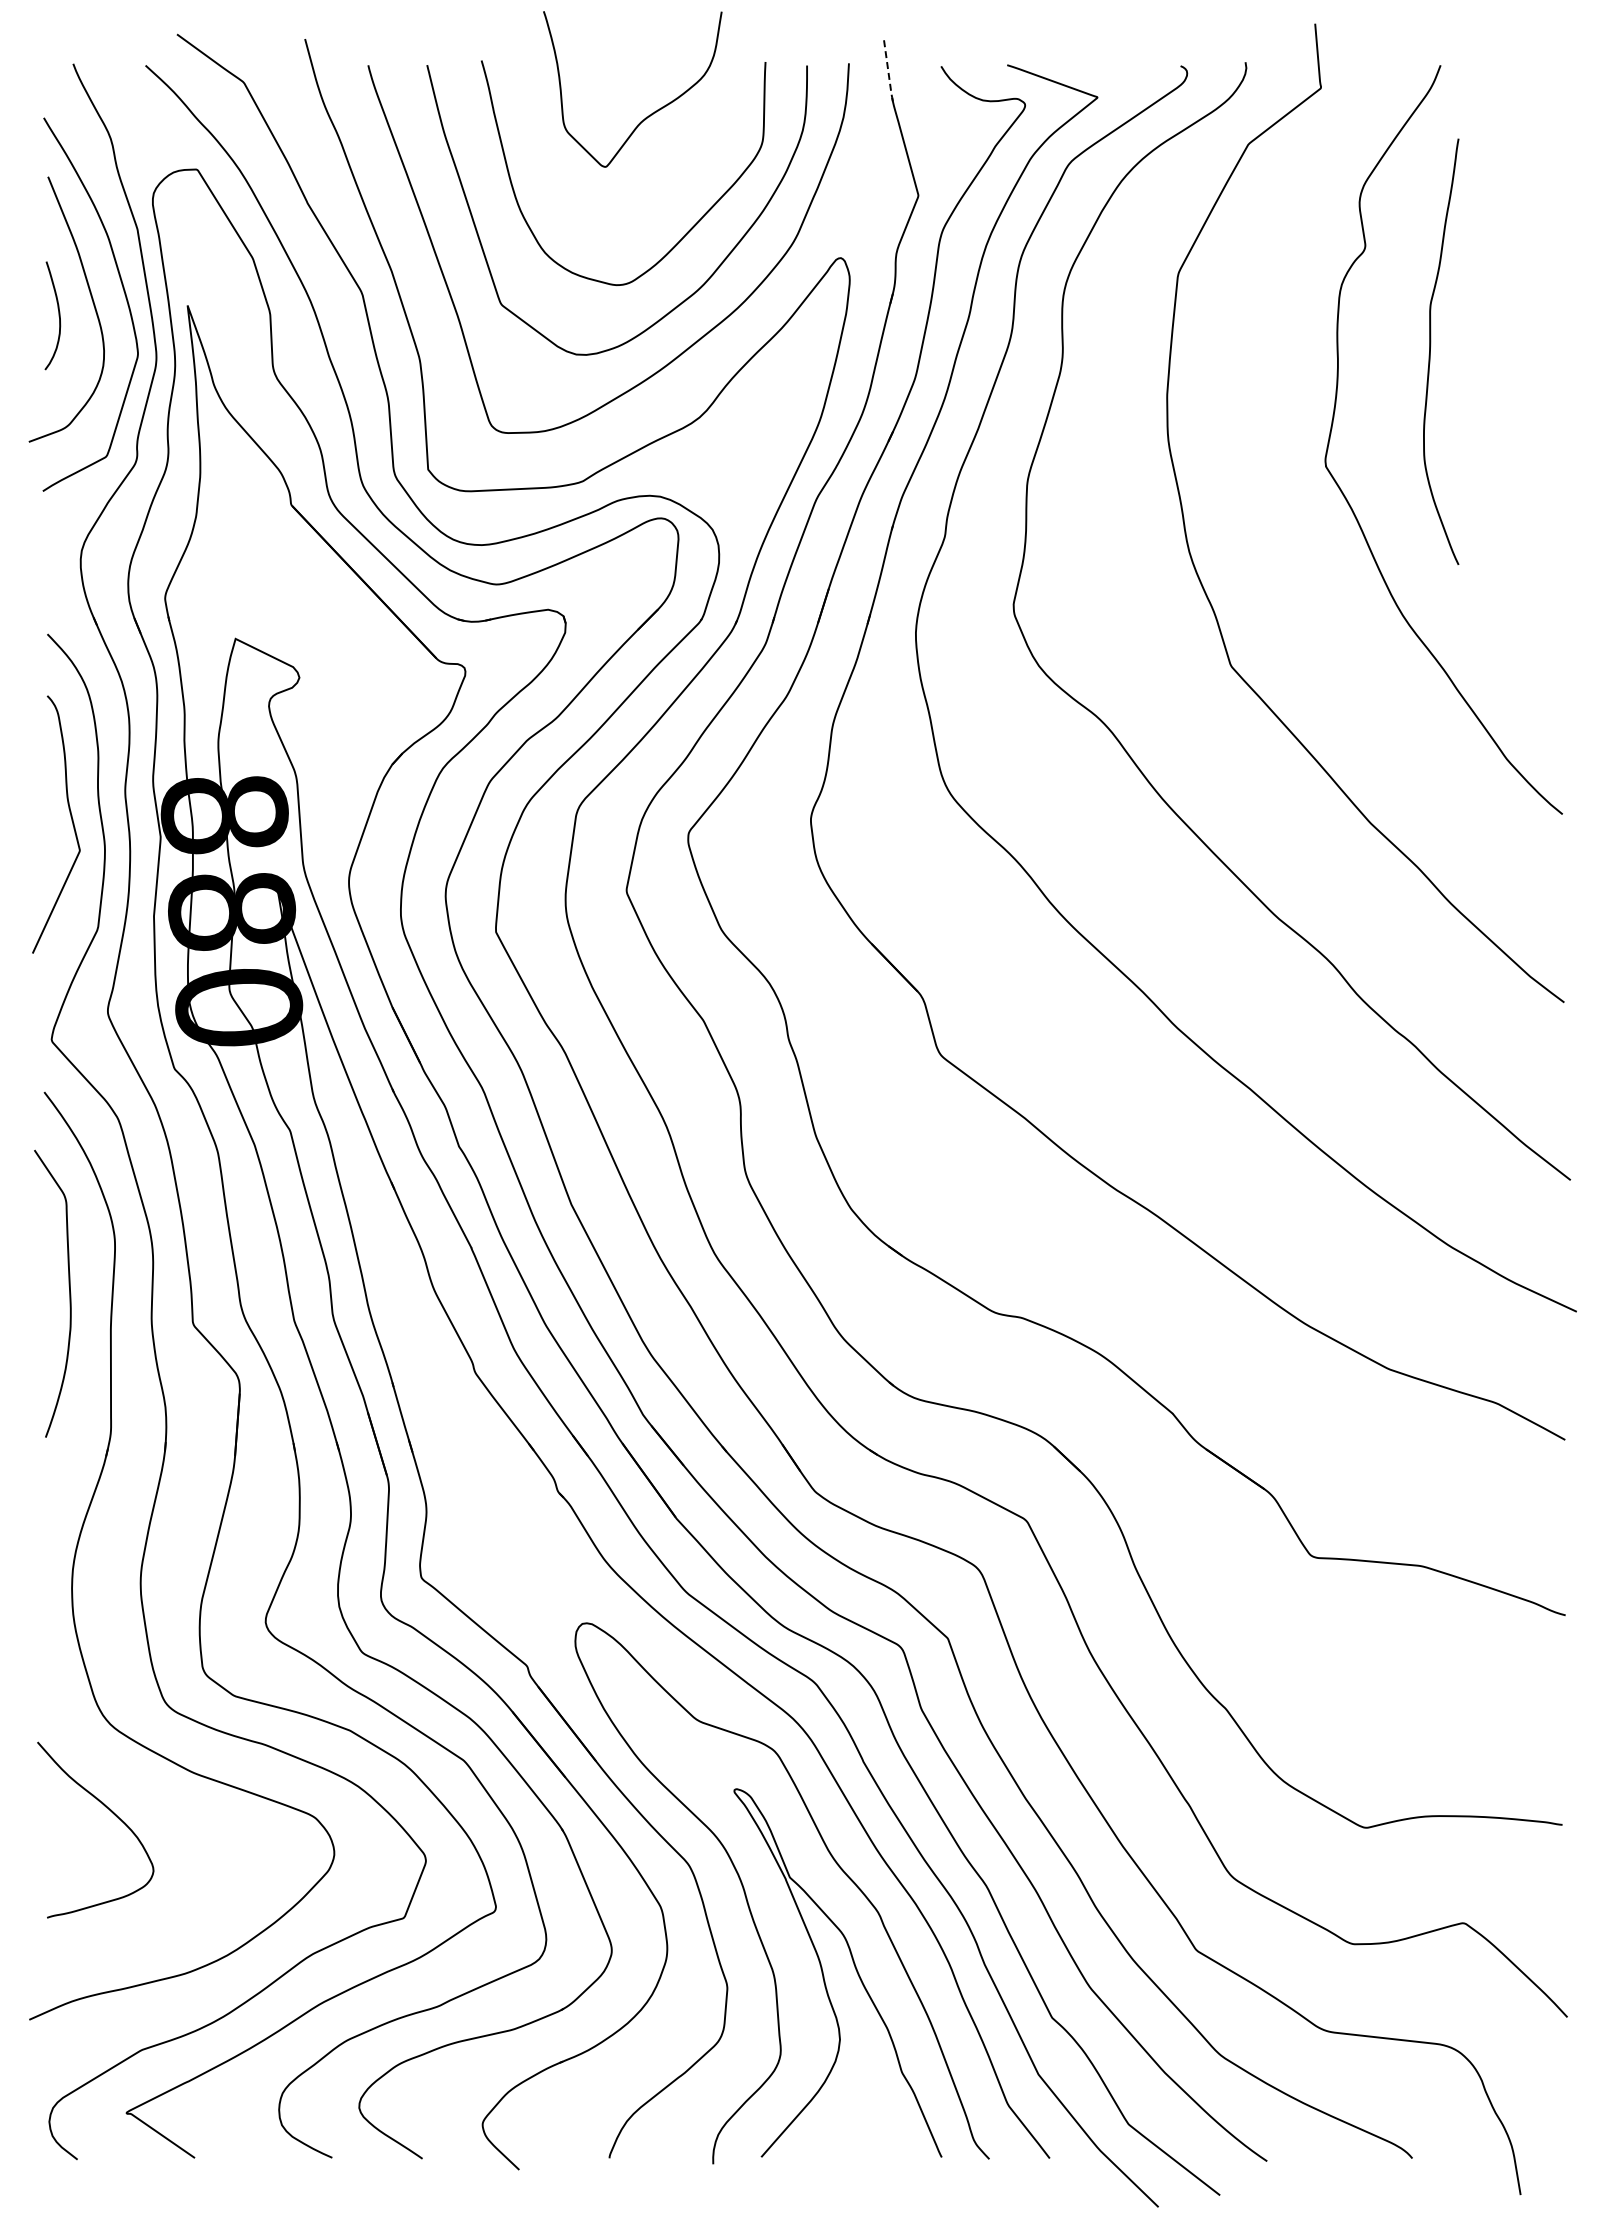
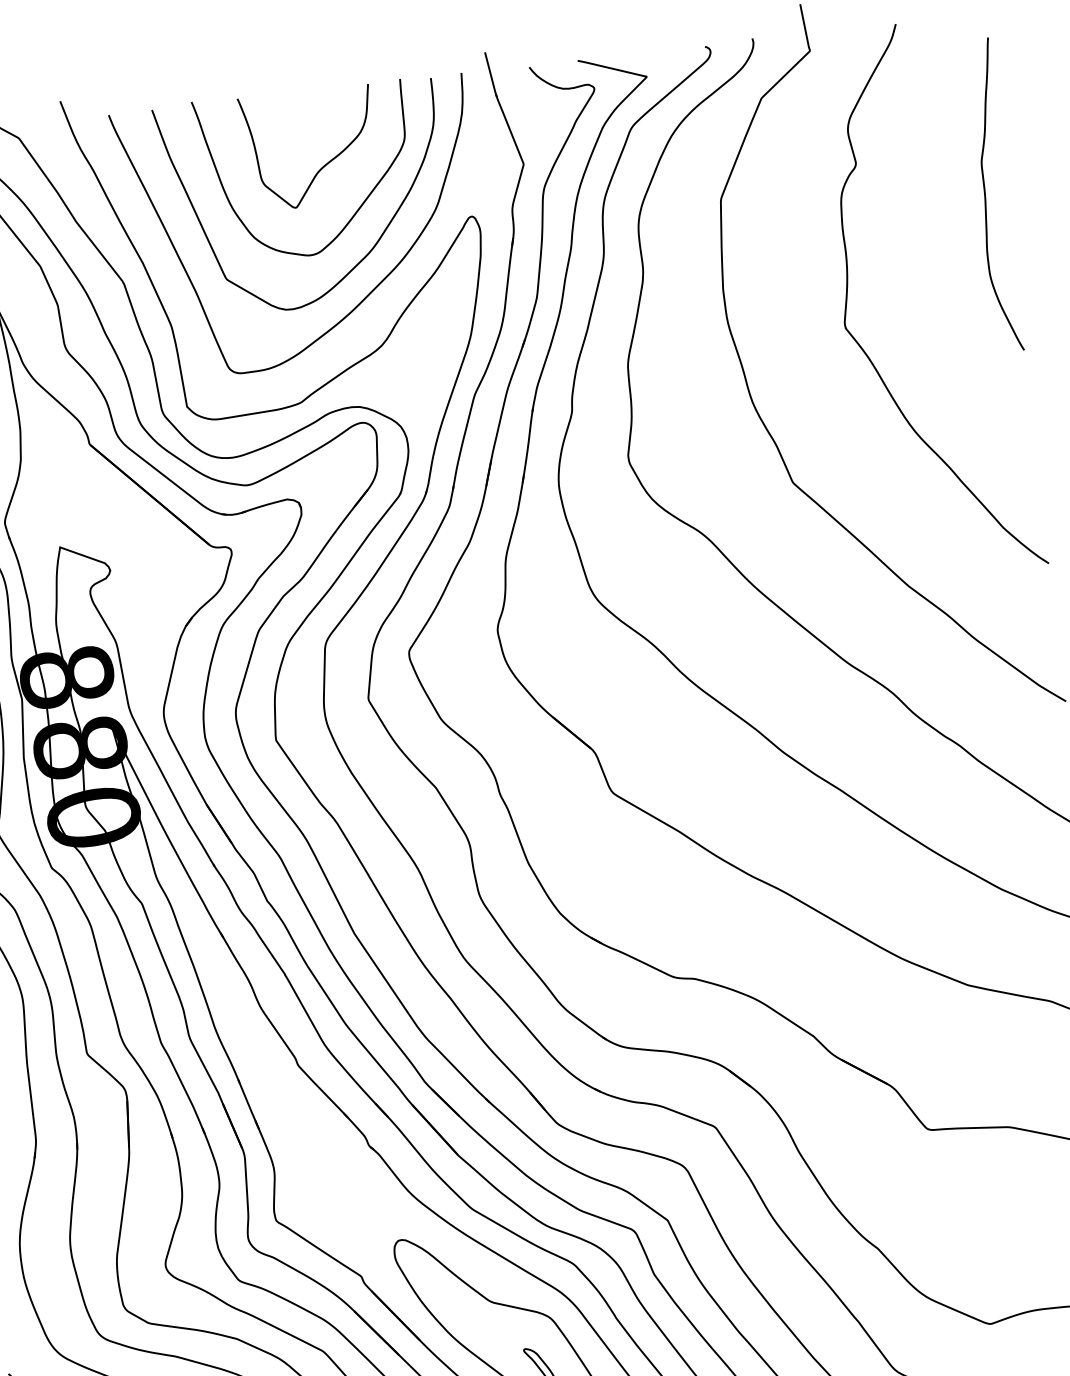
line: (888, 71) -> (491, 75), dashed -> solid
curve: (649, 114) -> (323, 165), moved
curve: (1430, 351) -> (985, 196), moved

